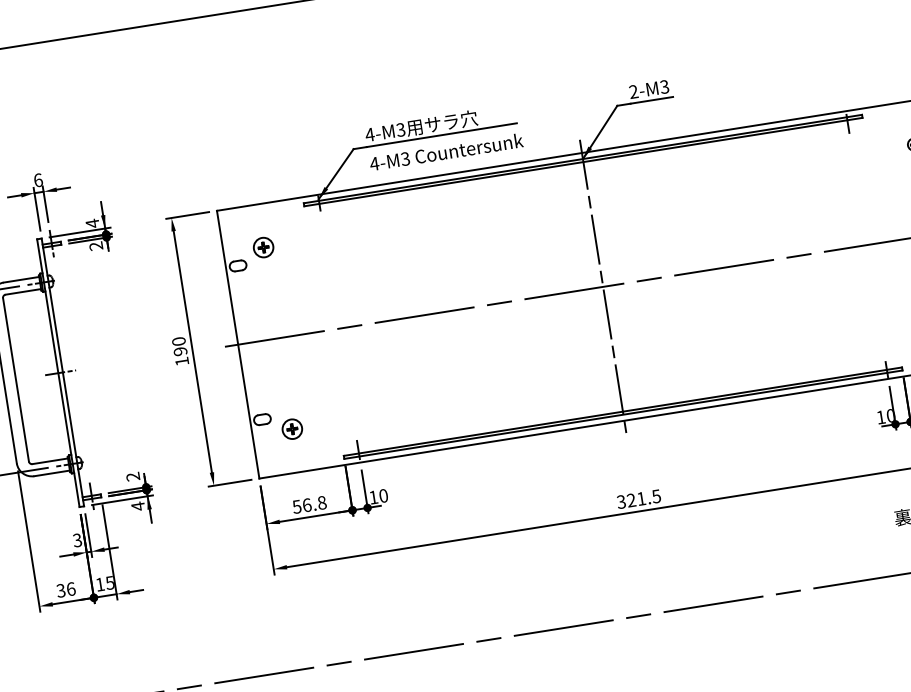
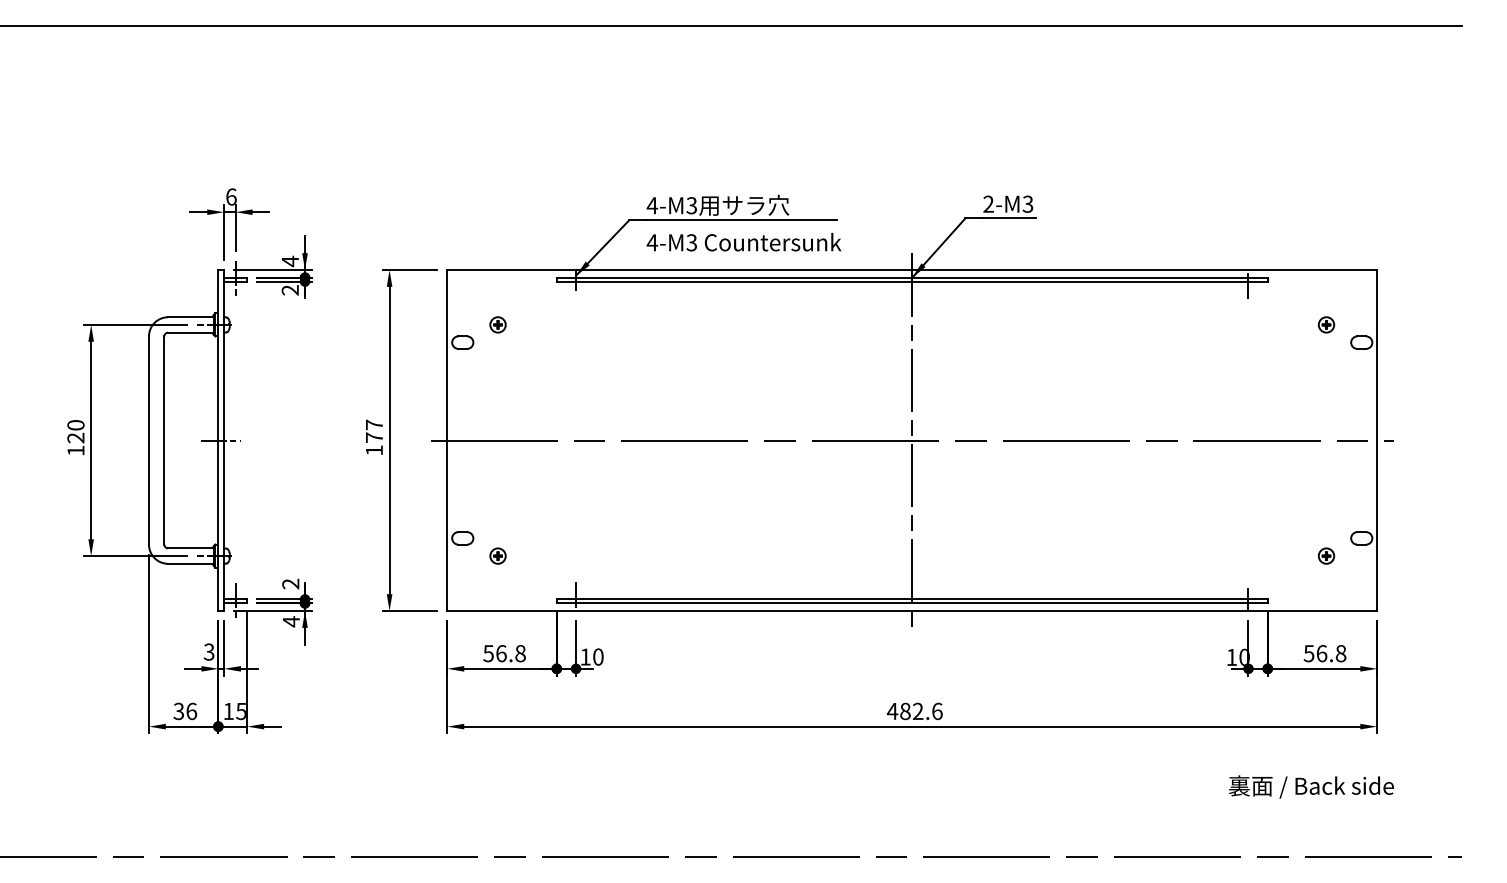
part: (263, 247) -> (497, 324), size x0.62
text: (179, 345) -> (374, 430), 190 -> 177
part: (291, 428) -> (497, 555), size x0.62
text: (638, 499) -> (914, 711), 321.5 -> 482.6

